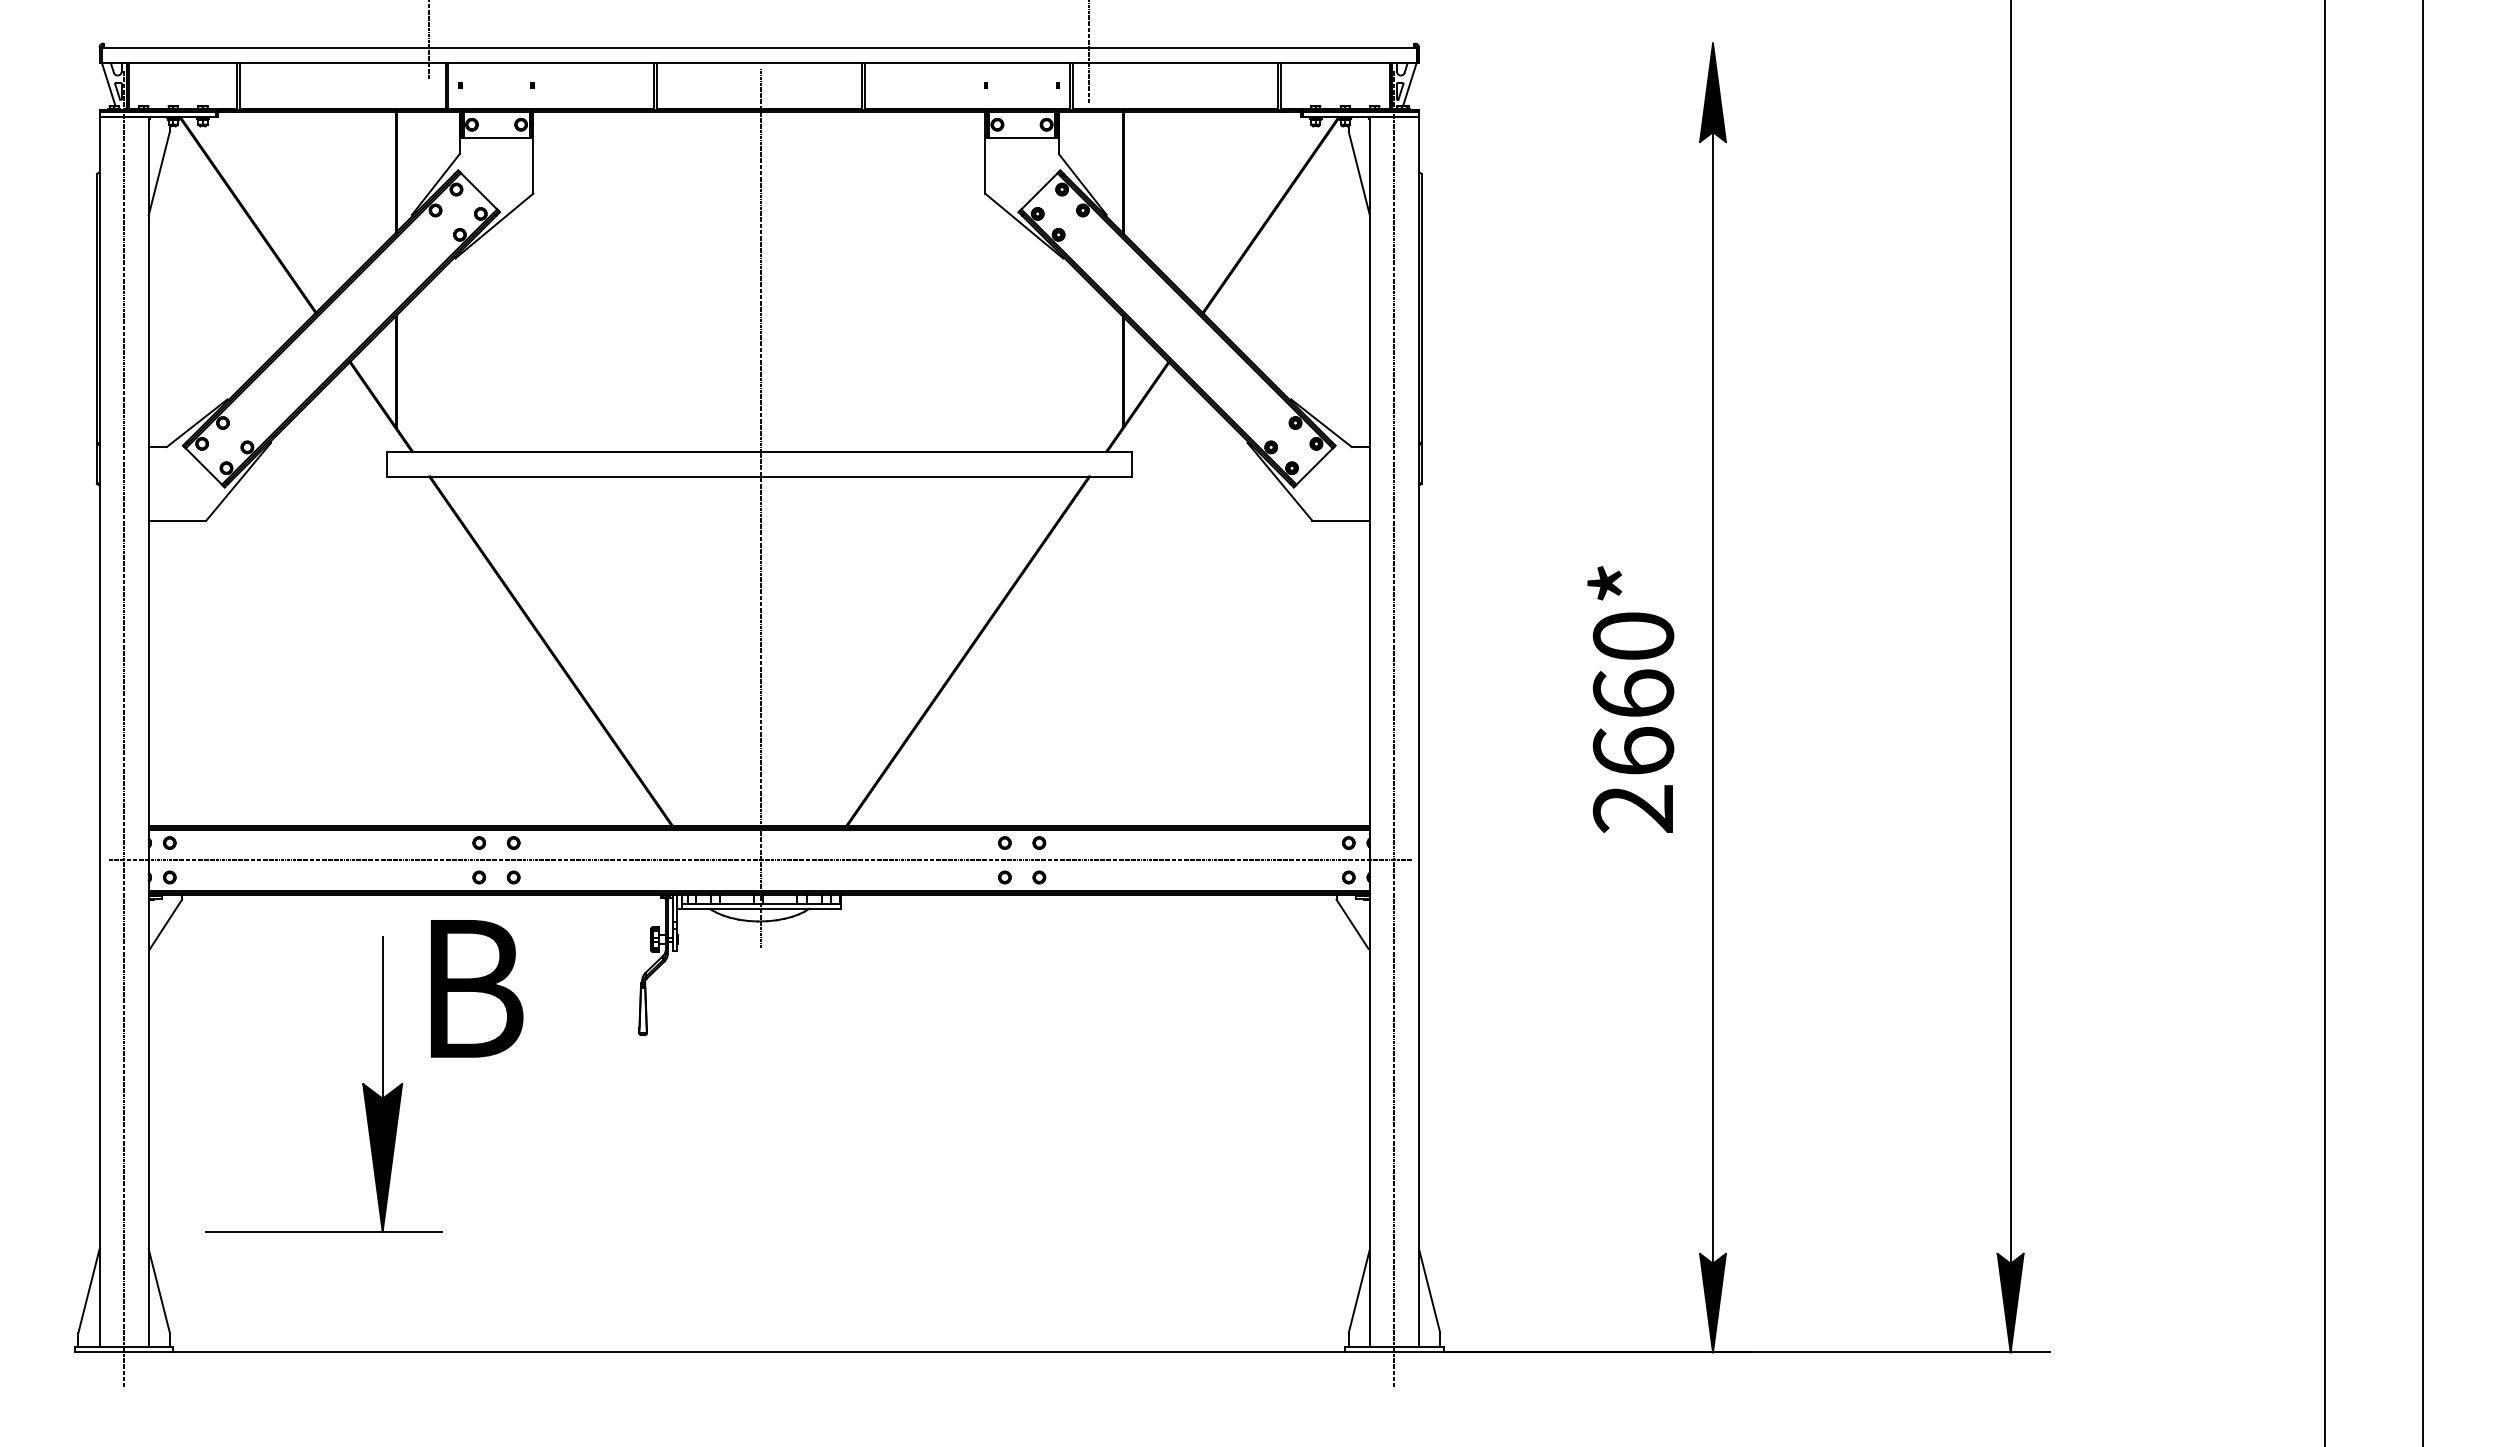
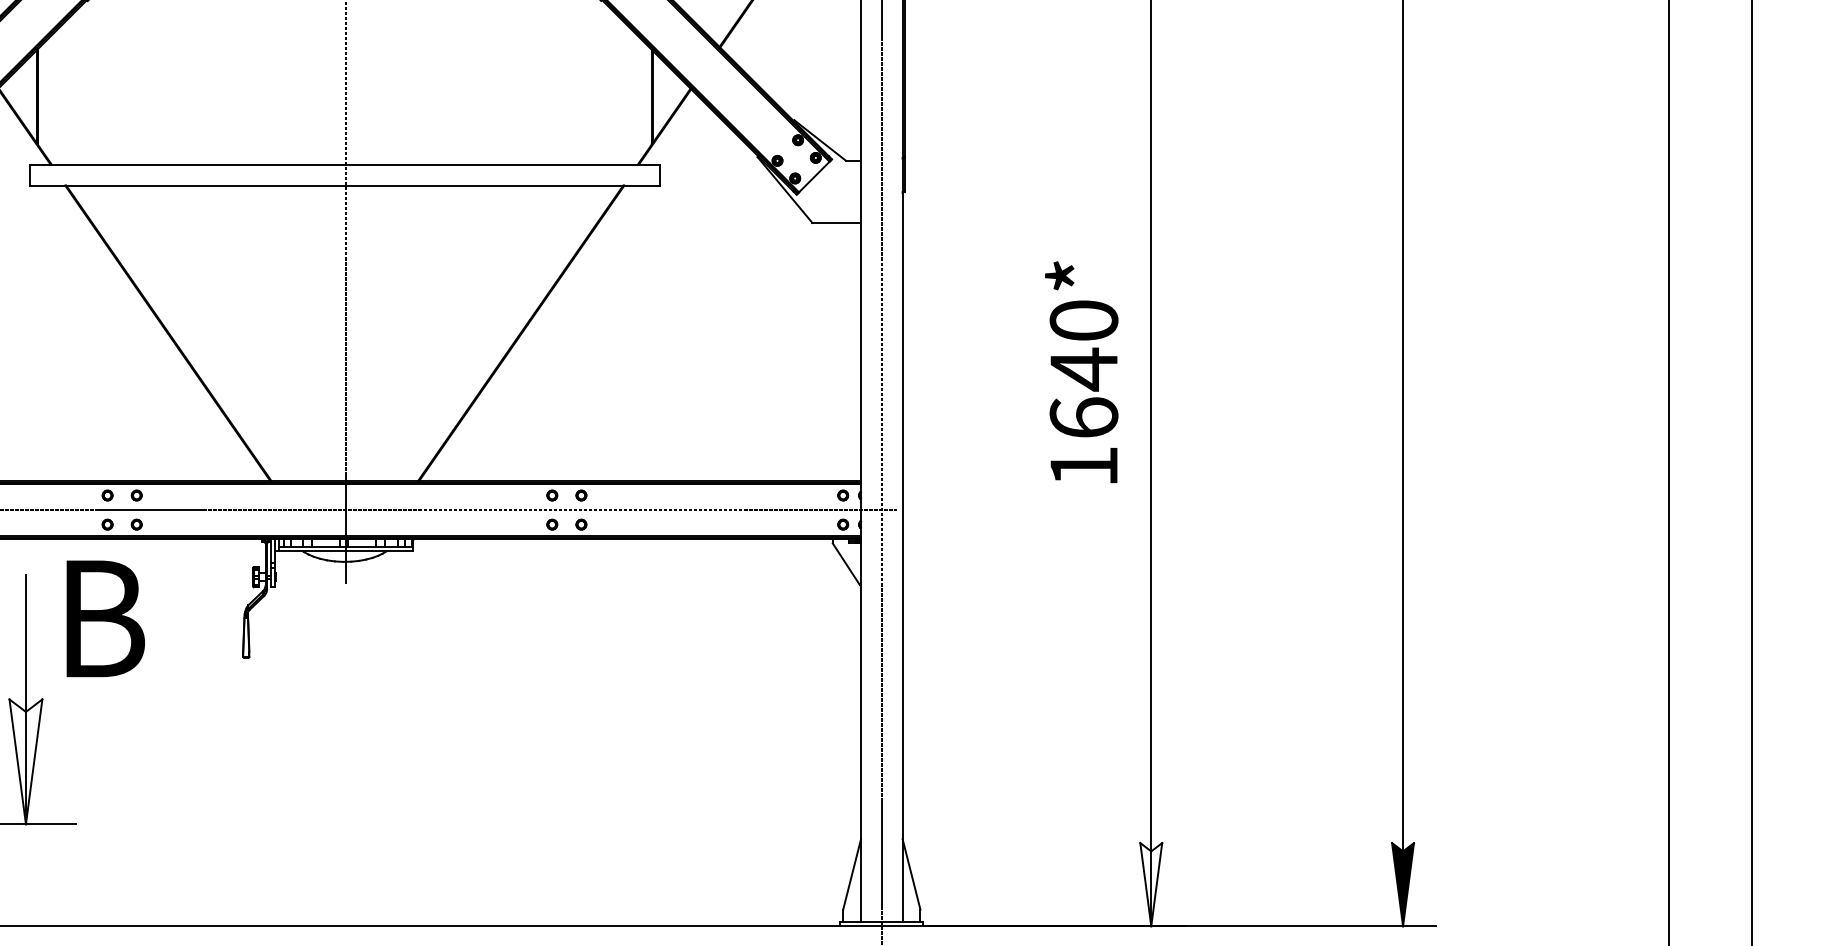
text: (1633, 750) -> (1084, 417), 2660* -> 1640*
fill: (382, 1157) -> (25, 761), removed
fill: (1712, 1302) -> (1150, 884), removed

